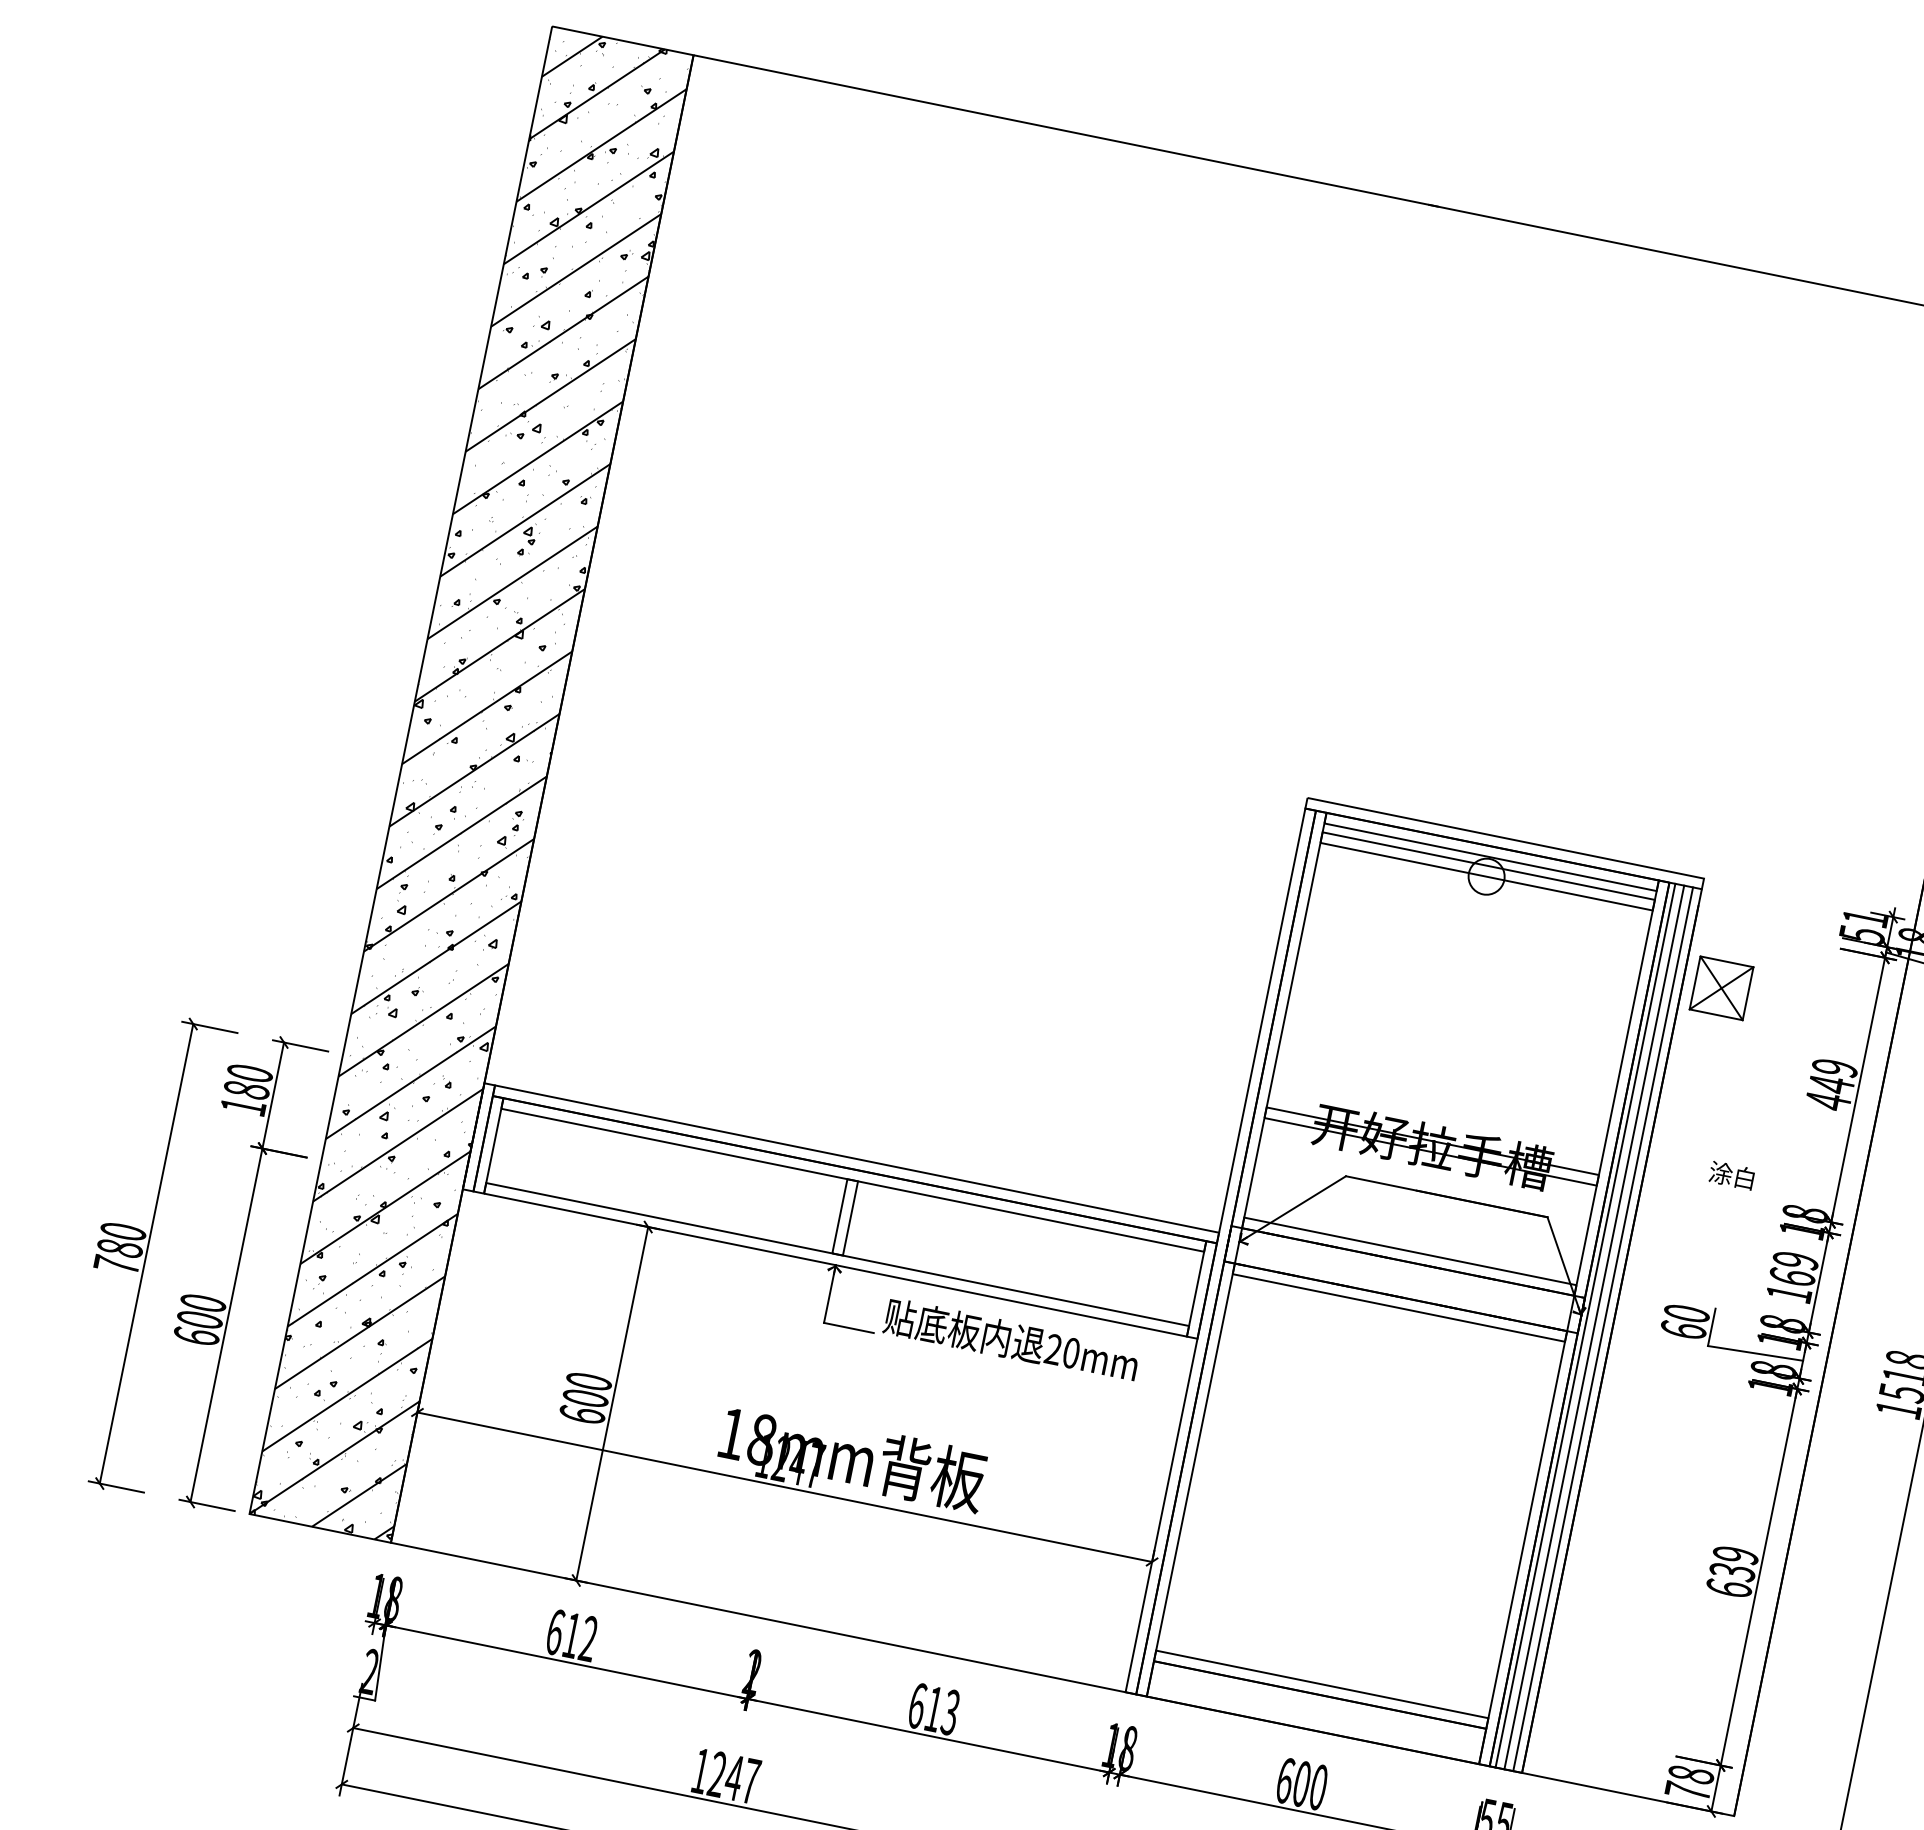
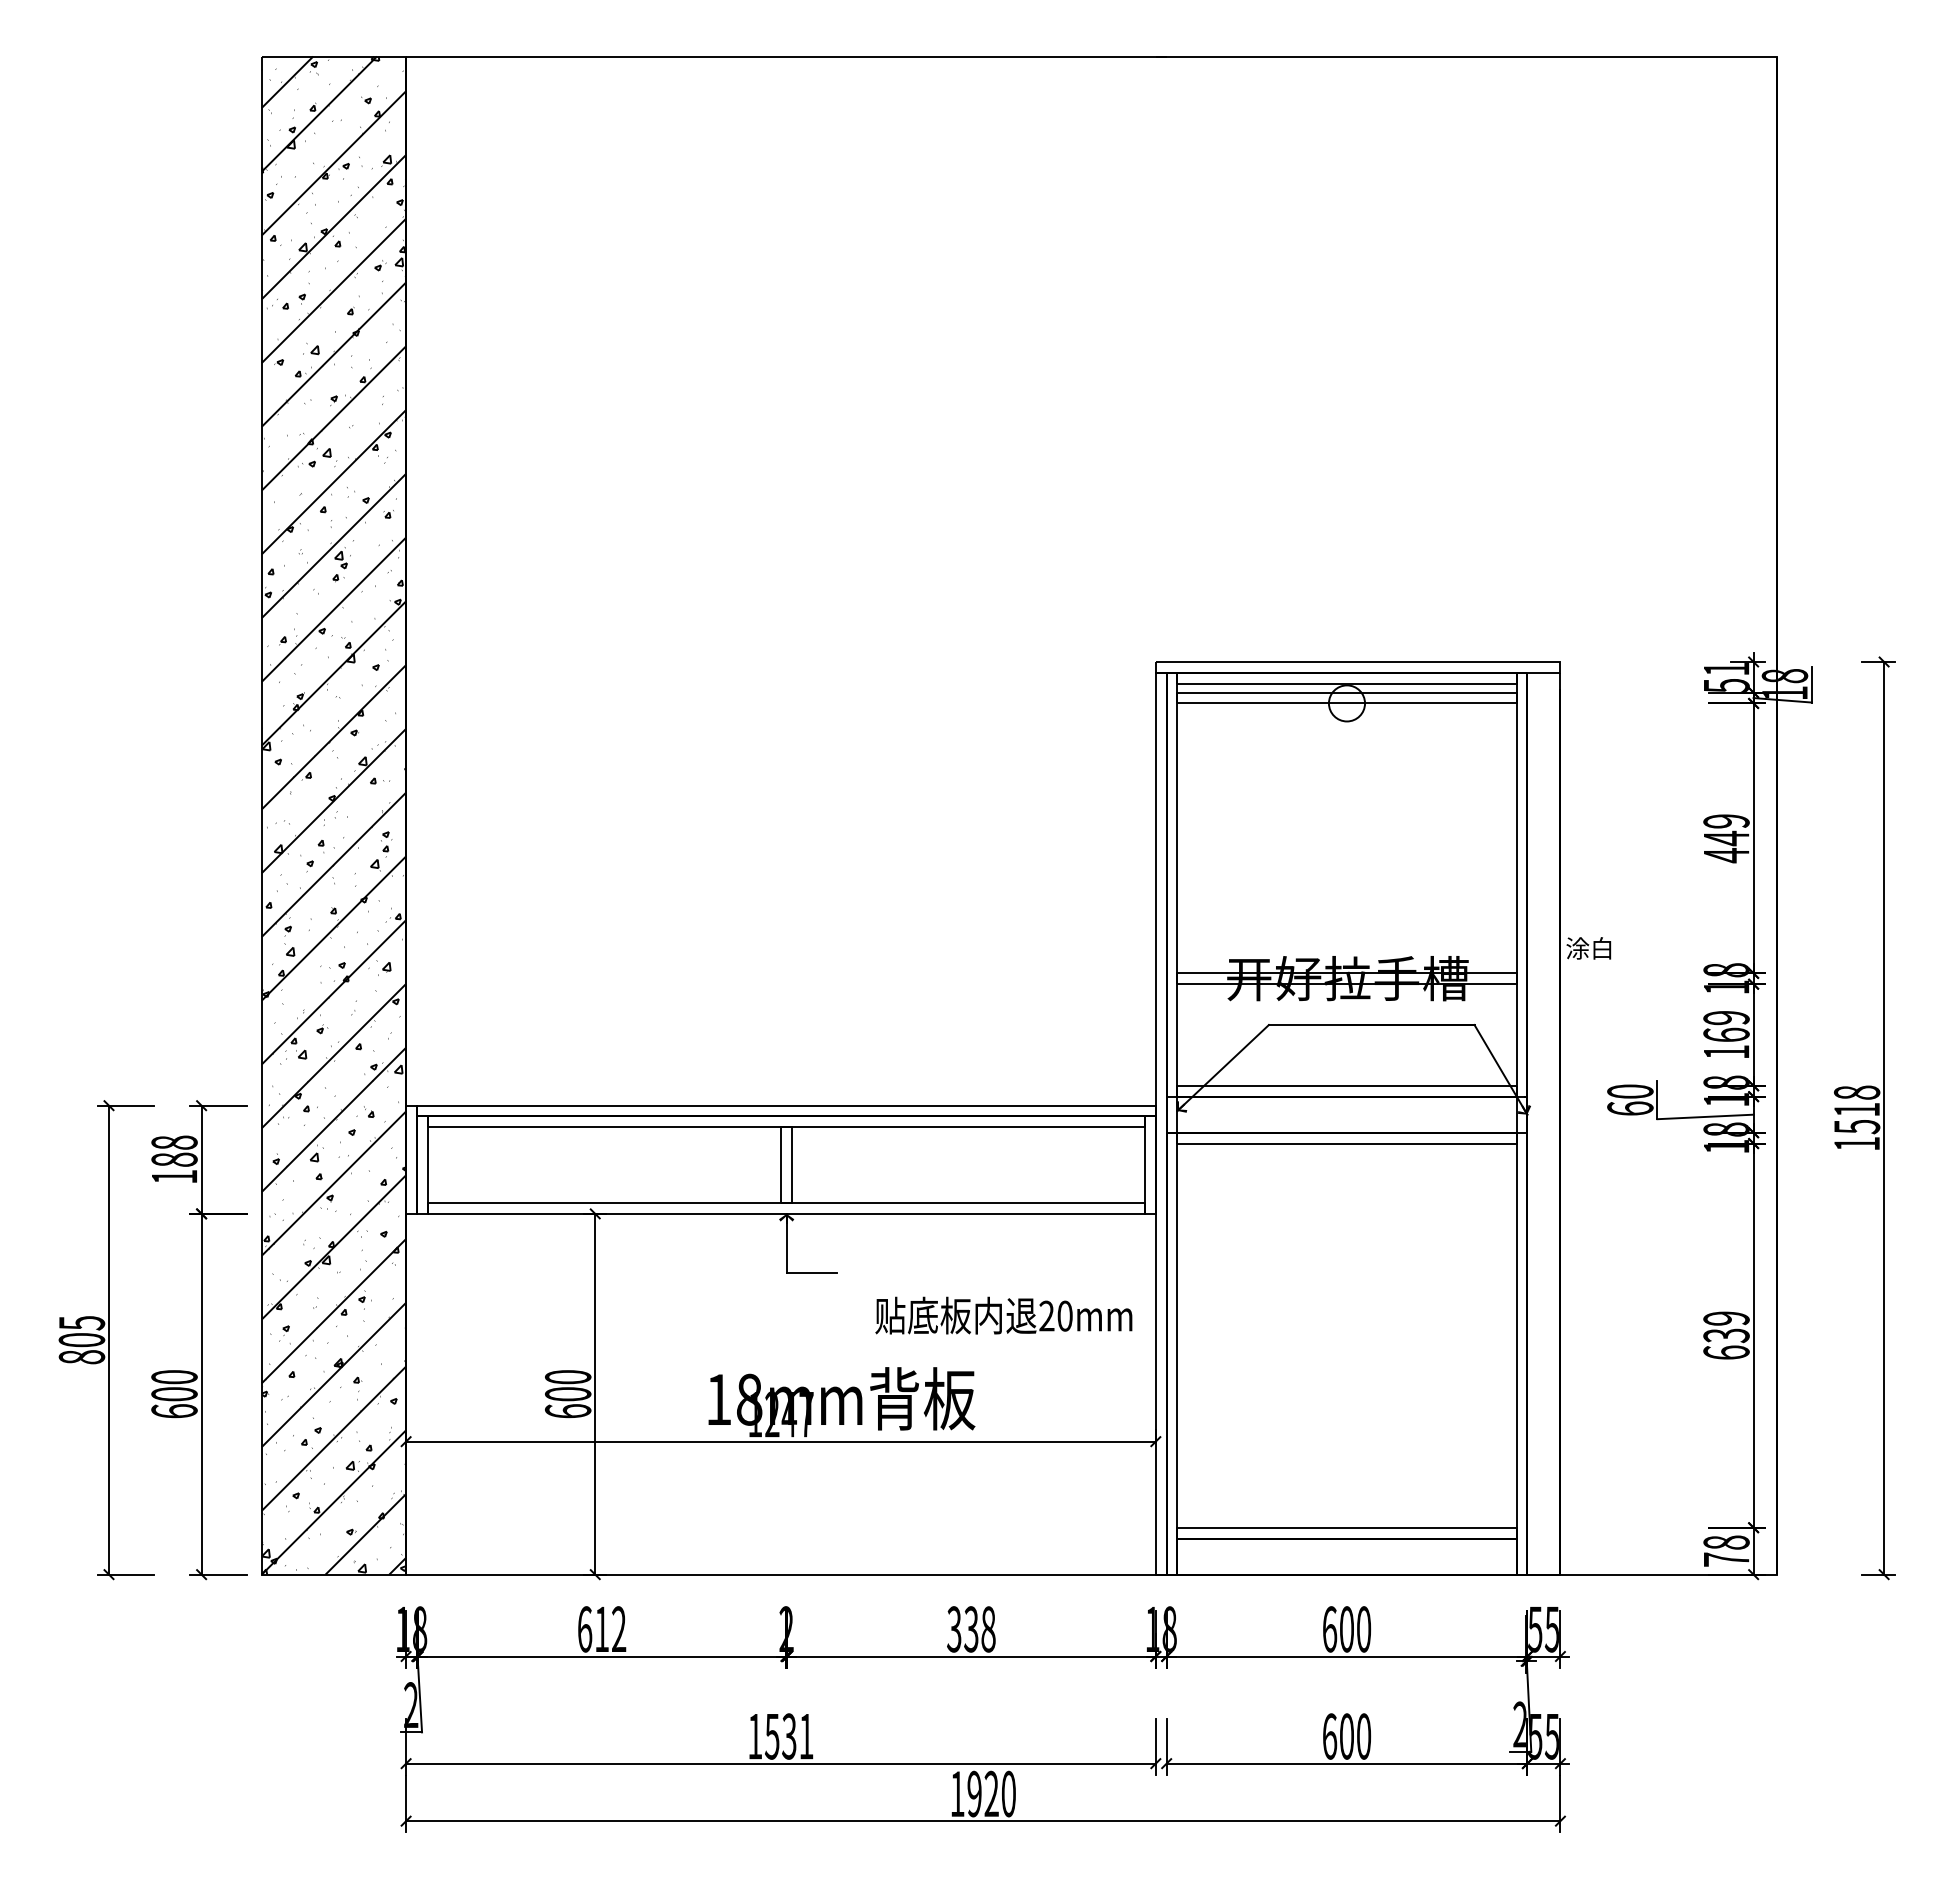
part: (1721, 987) -> (1599, 765), removed
text: (250, 1073) -> (174, 1142), 180 -> 188
text: (1731, 1175) -> (1588, 948), moved
text: (119, 1248) -> (81, 1340), 780 -> 805
line: (1585, 1325) -> (1533, 1123), removed
line: (1594, 1327) -> (1542, 1123), removed
line: (1603, 1329) -> (1551, 1123), removed
text: (1011, 1340) -> (1003, 1315), moved
text: (934, 1709) -> (971, 1629), 613 -> 338
text: (734, 1777) -> (789, 1736), 1247 -> 1531

